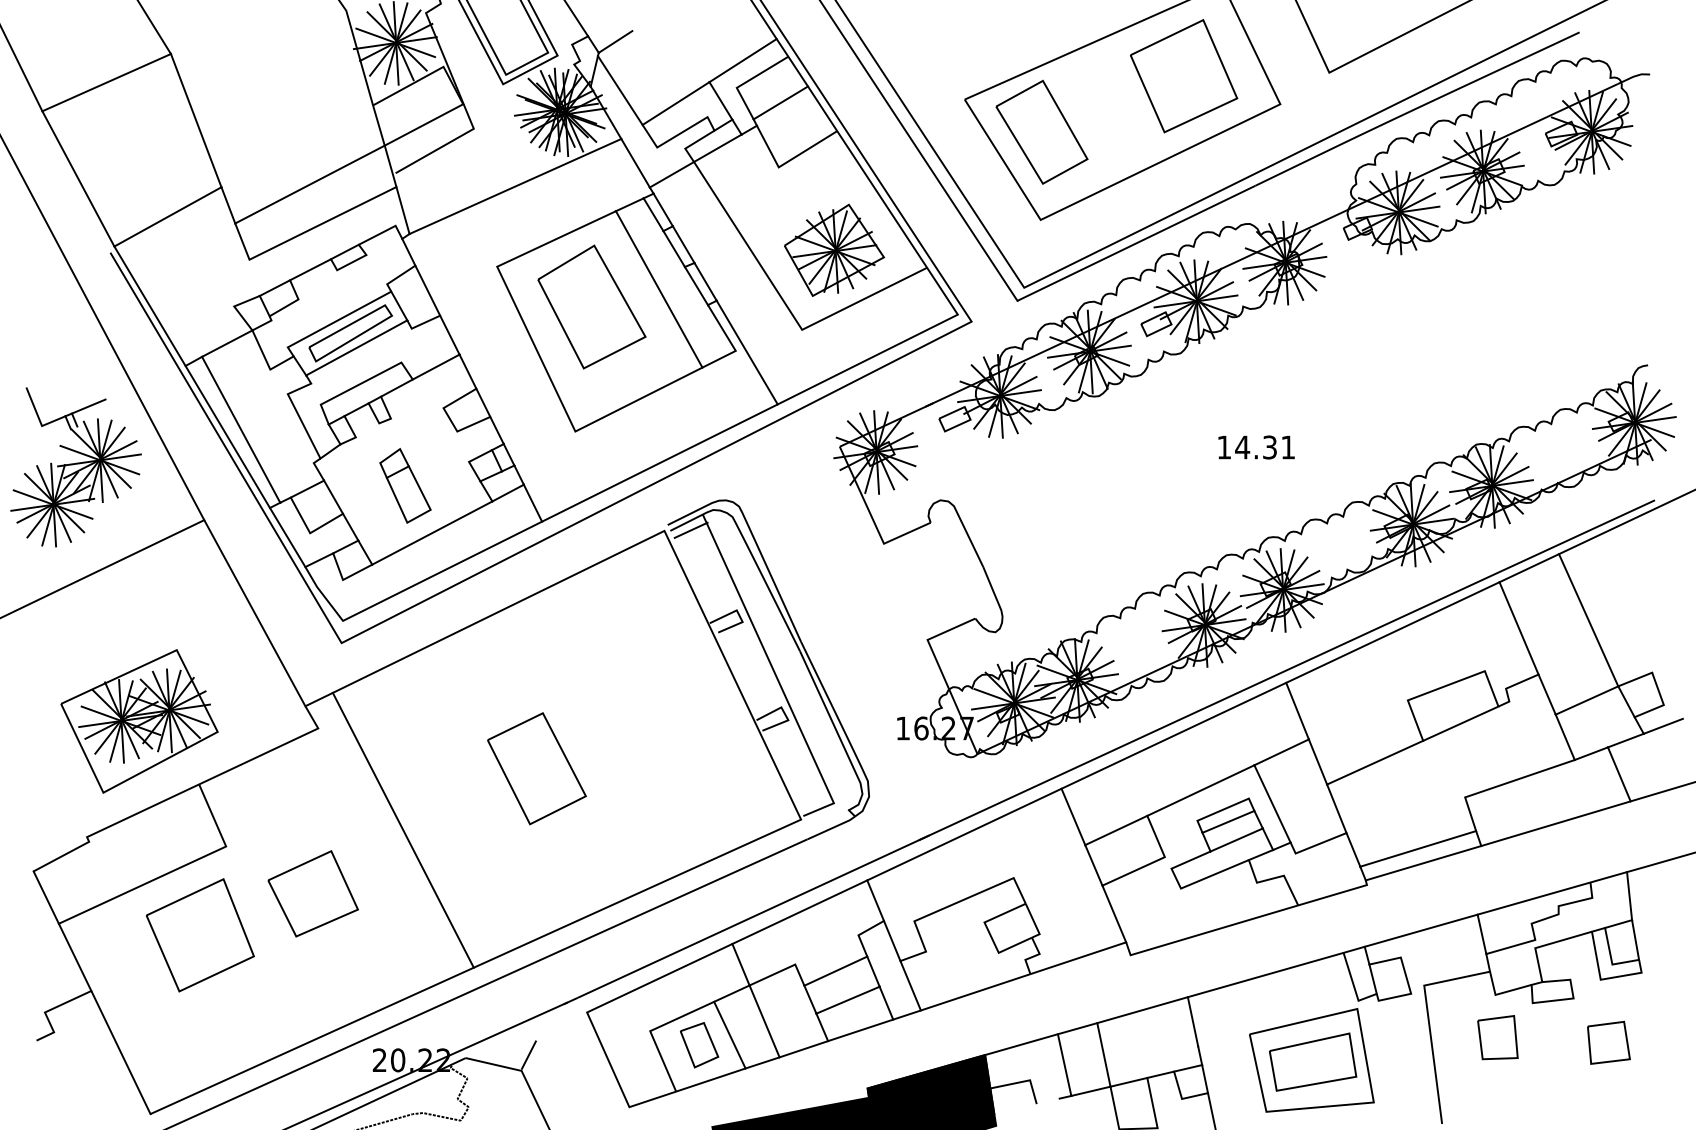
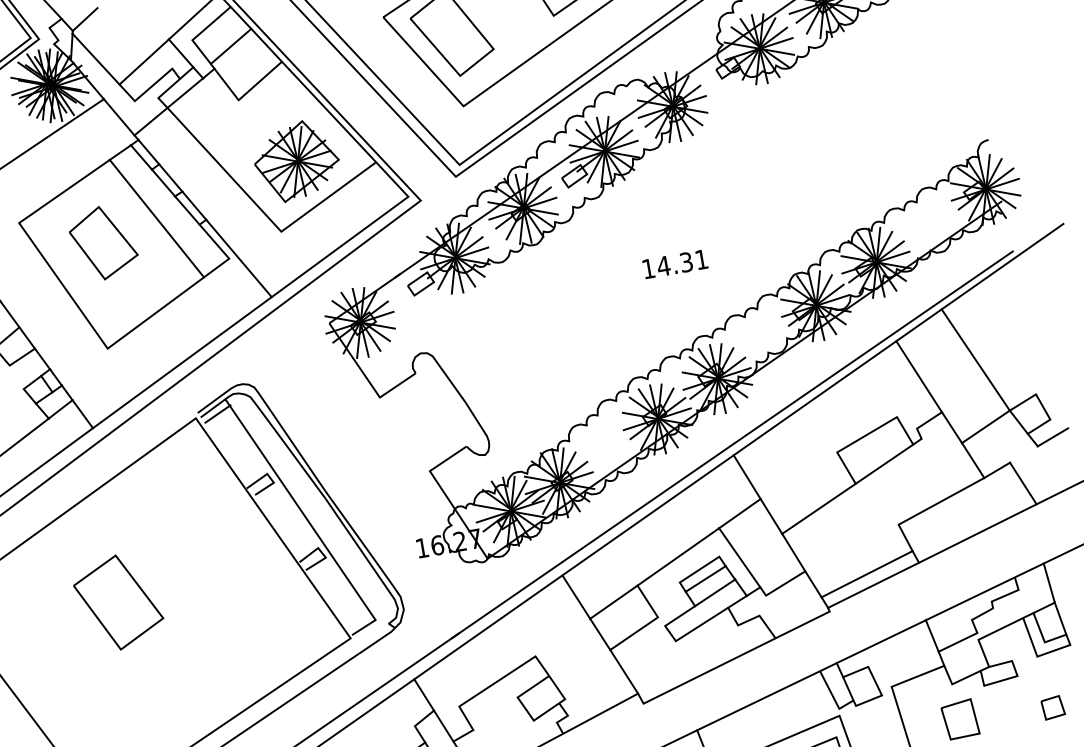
part: (591, 306) -> (103, 242), size x0.7
line: (1625, 740) -> (1023, 454), removed
part: (536, 768) -> (118, 602), moved
part: (1608, 1042) -> (1052, 707), size x0.6

